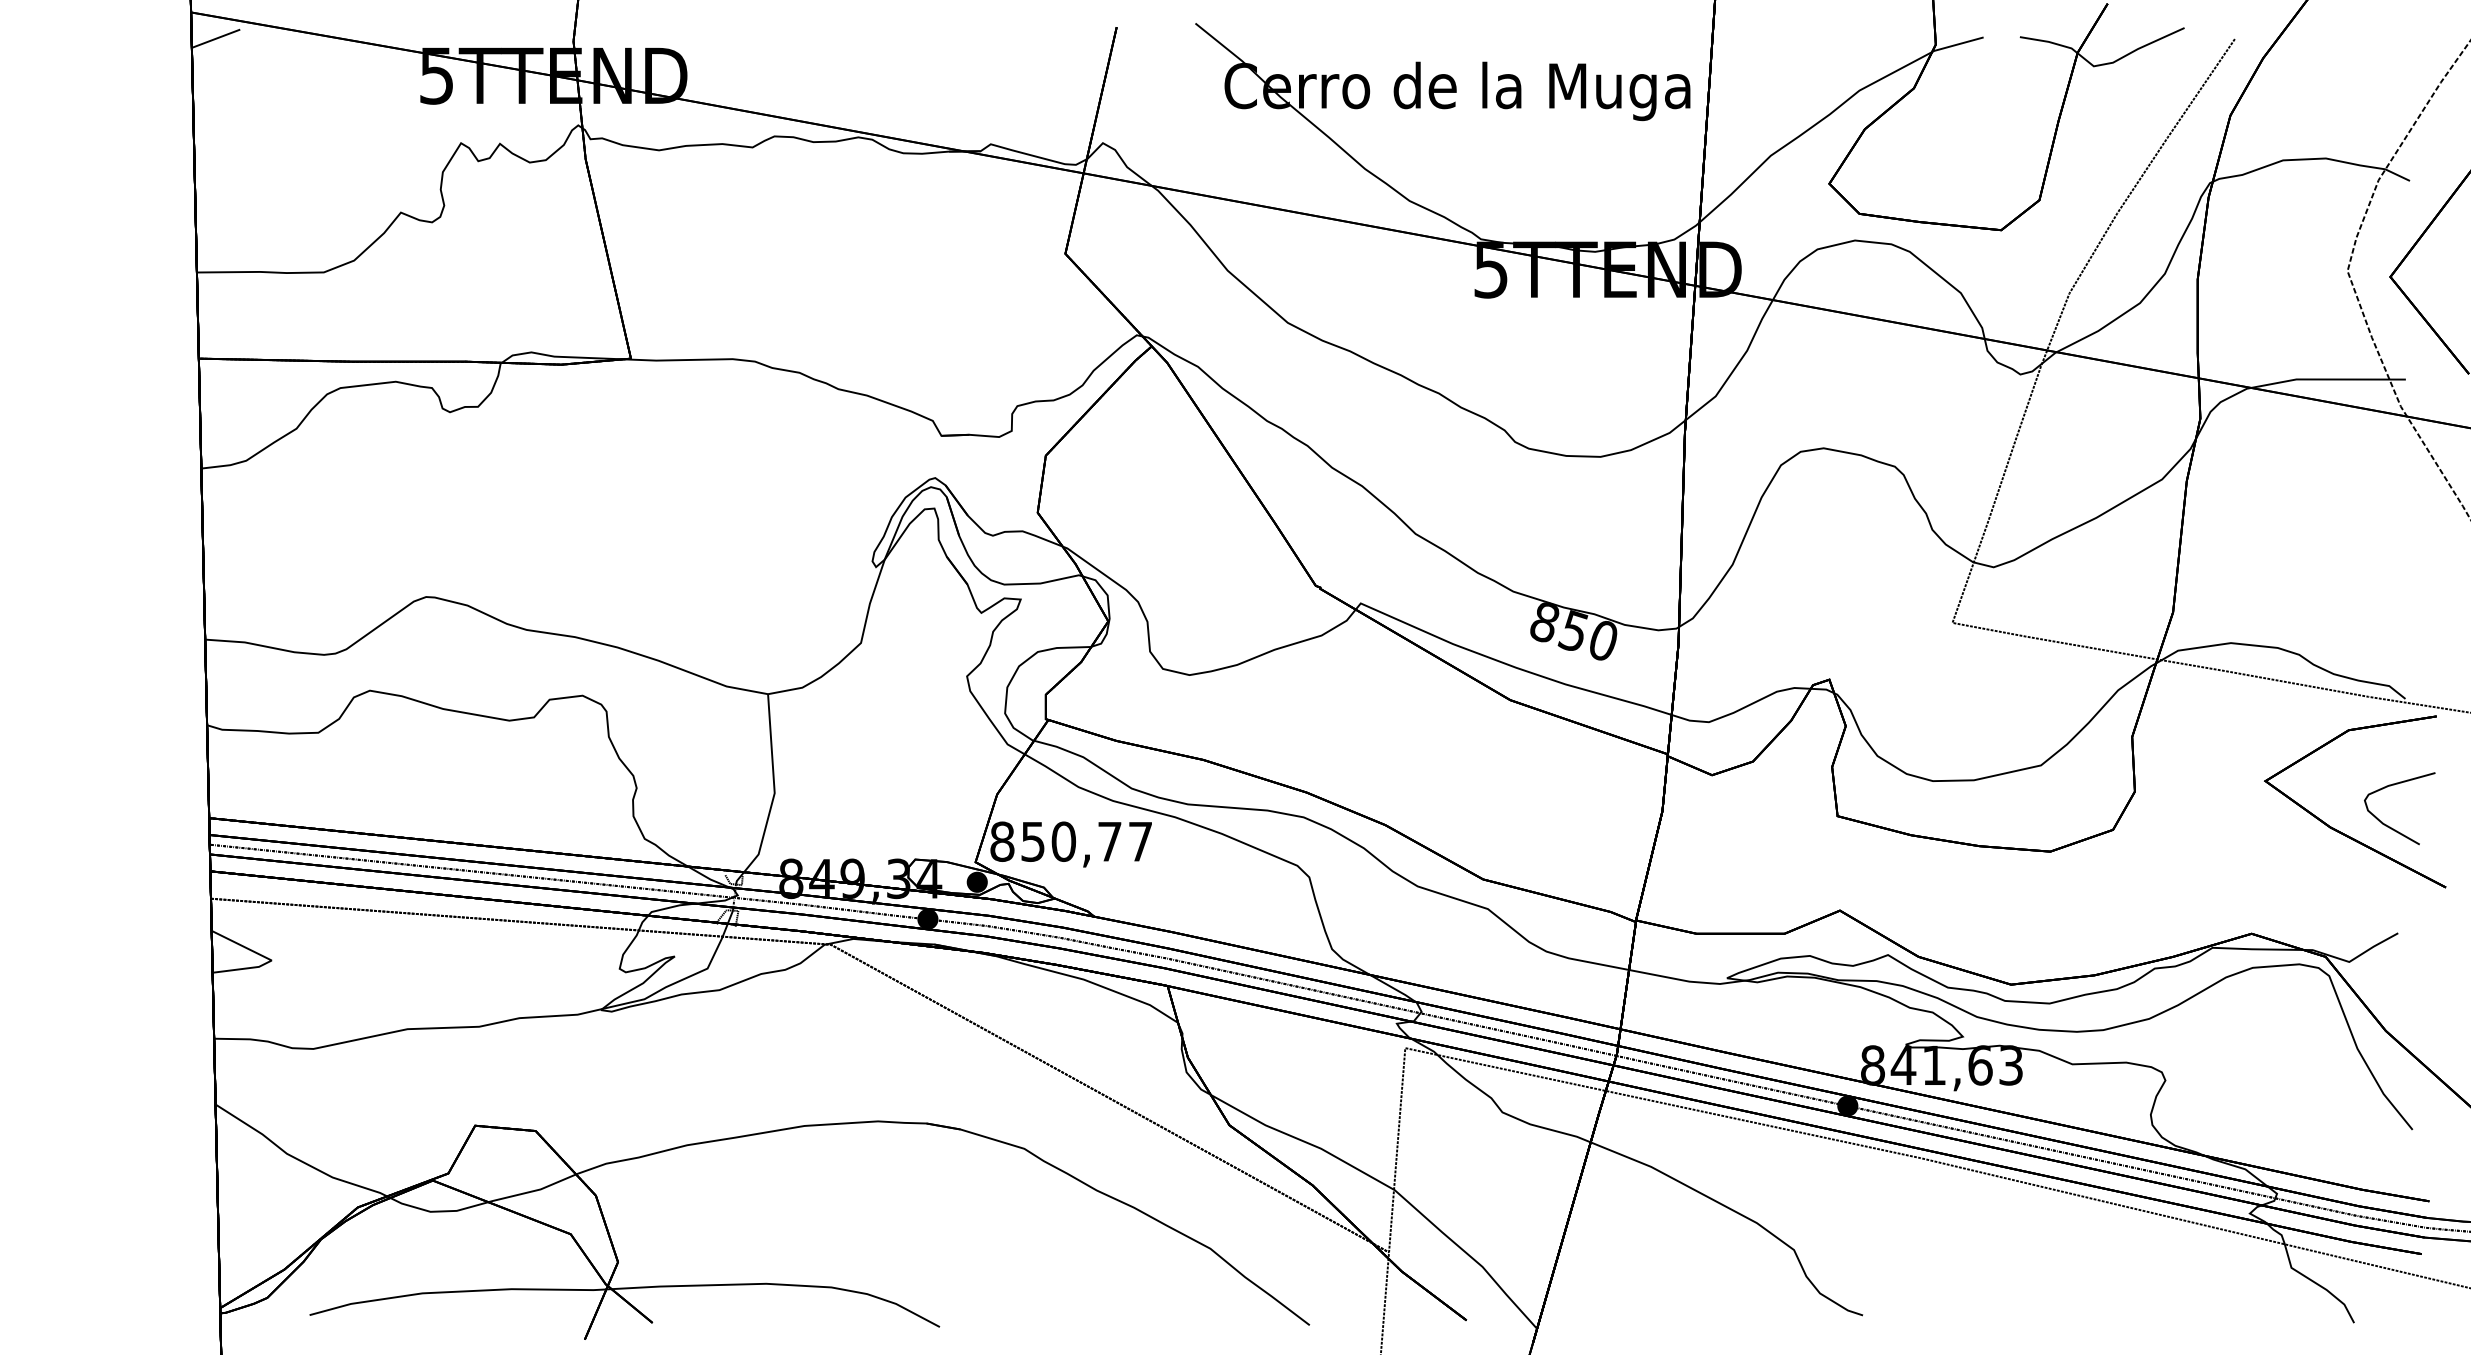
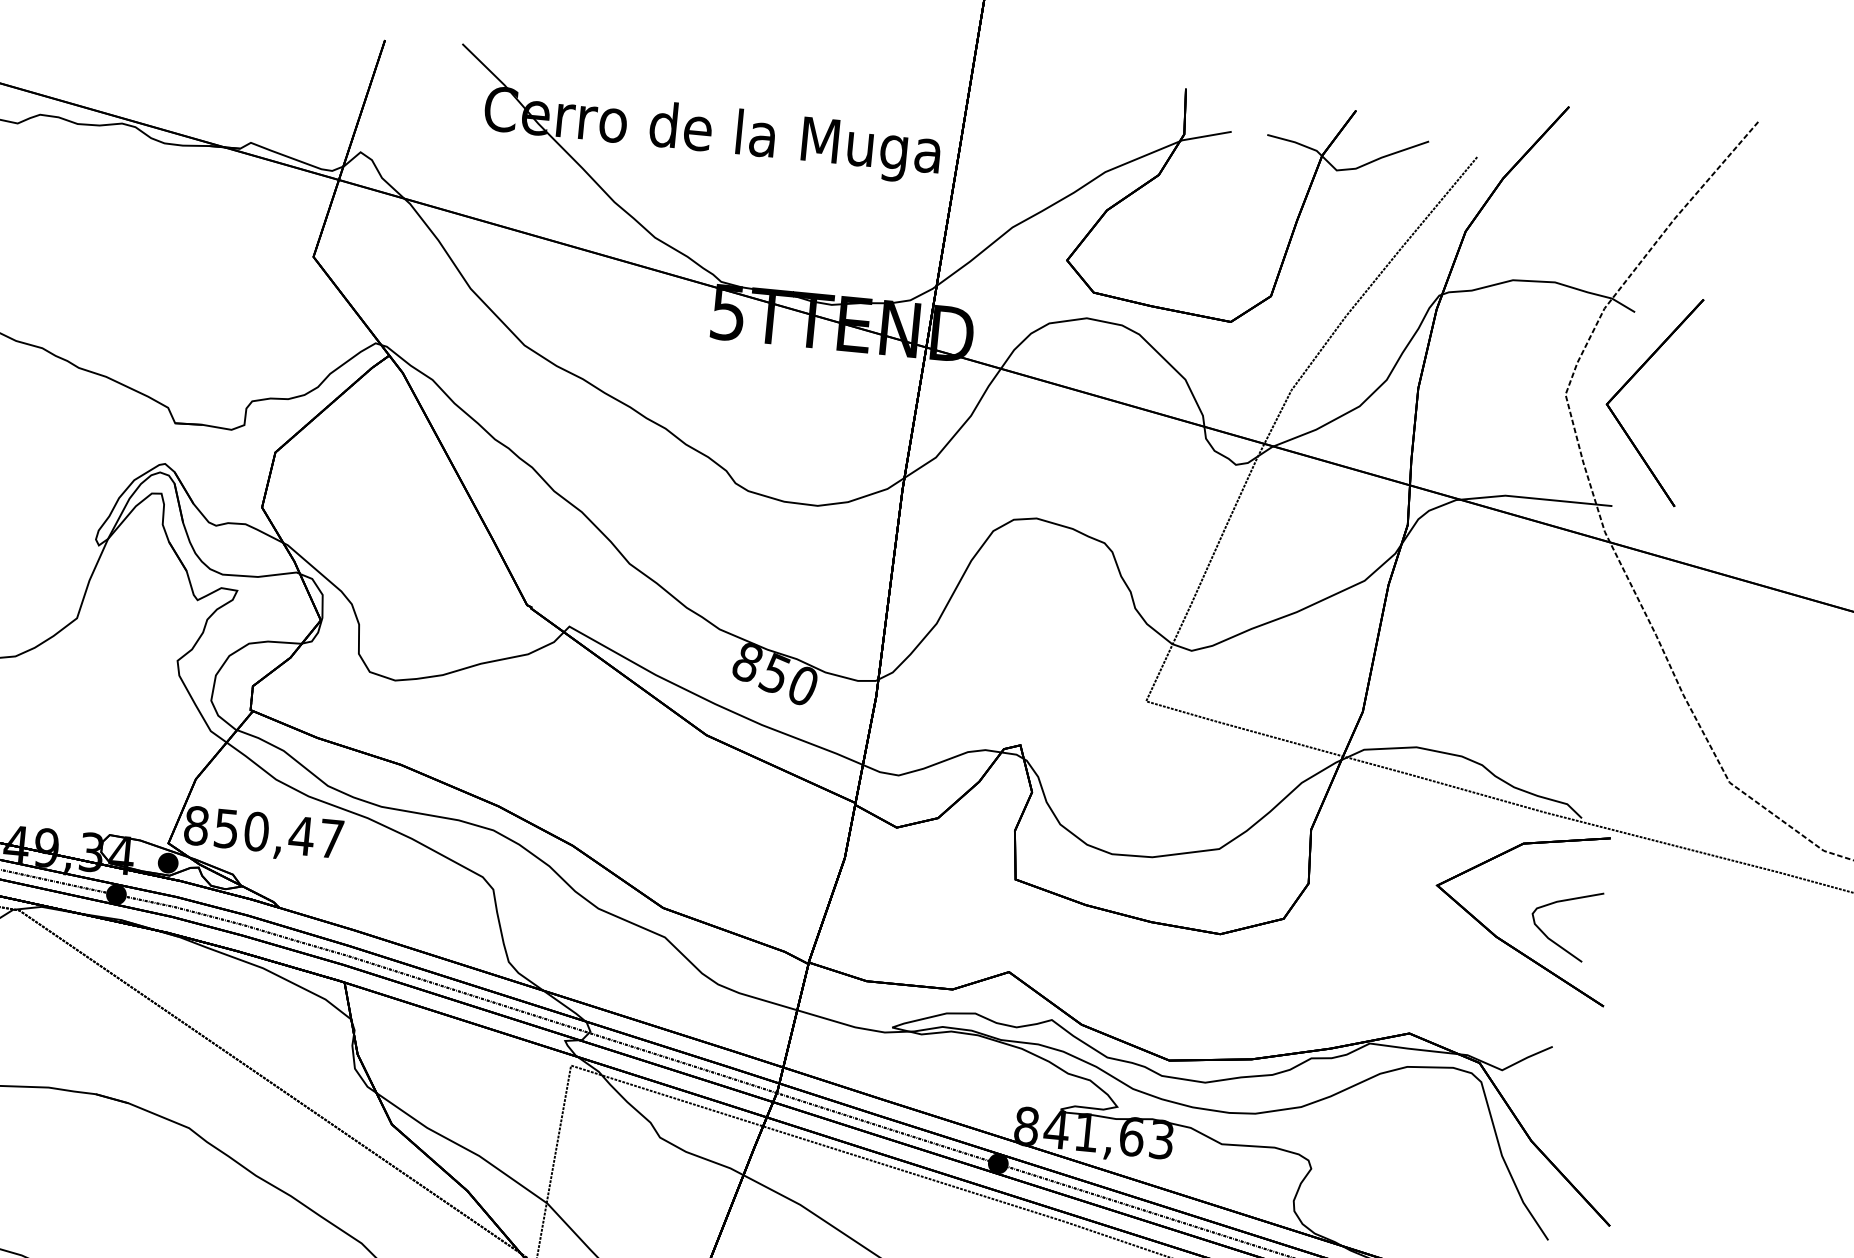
text: (1109, 841) -> (301, 835), 850,77 -> 850,47

